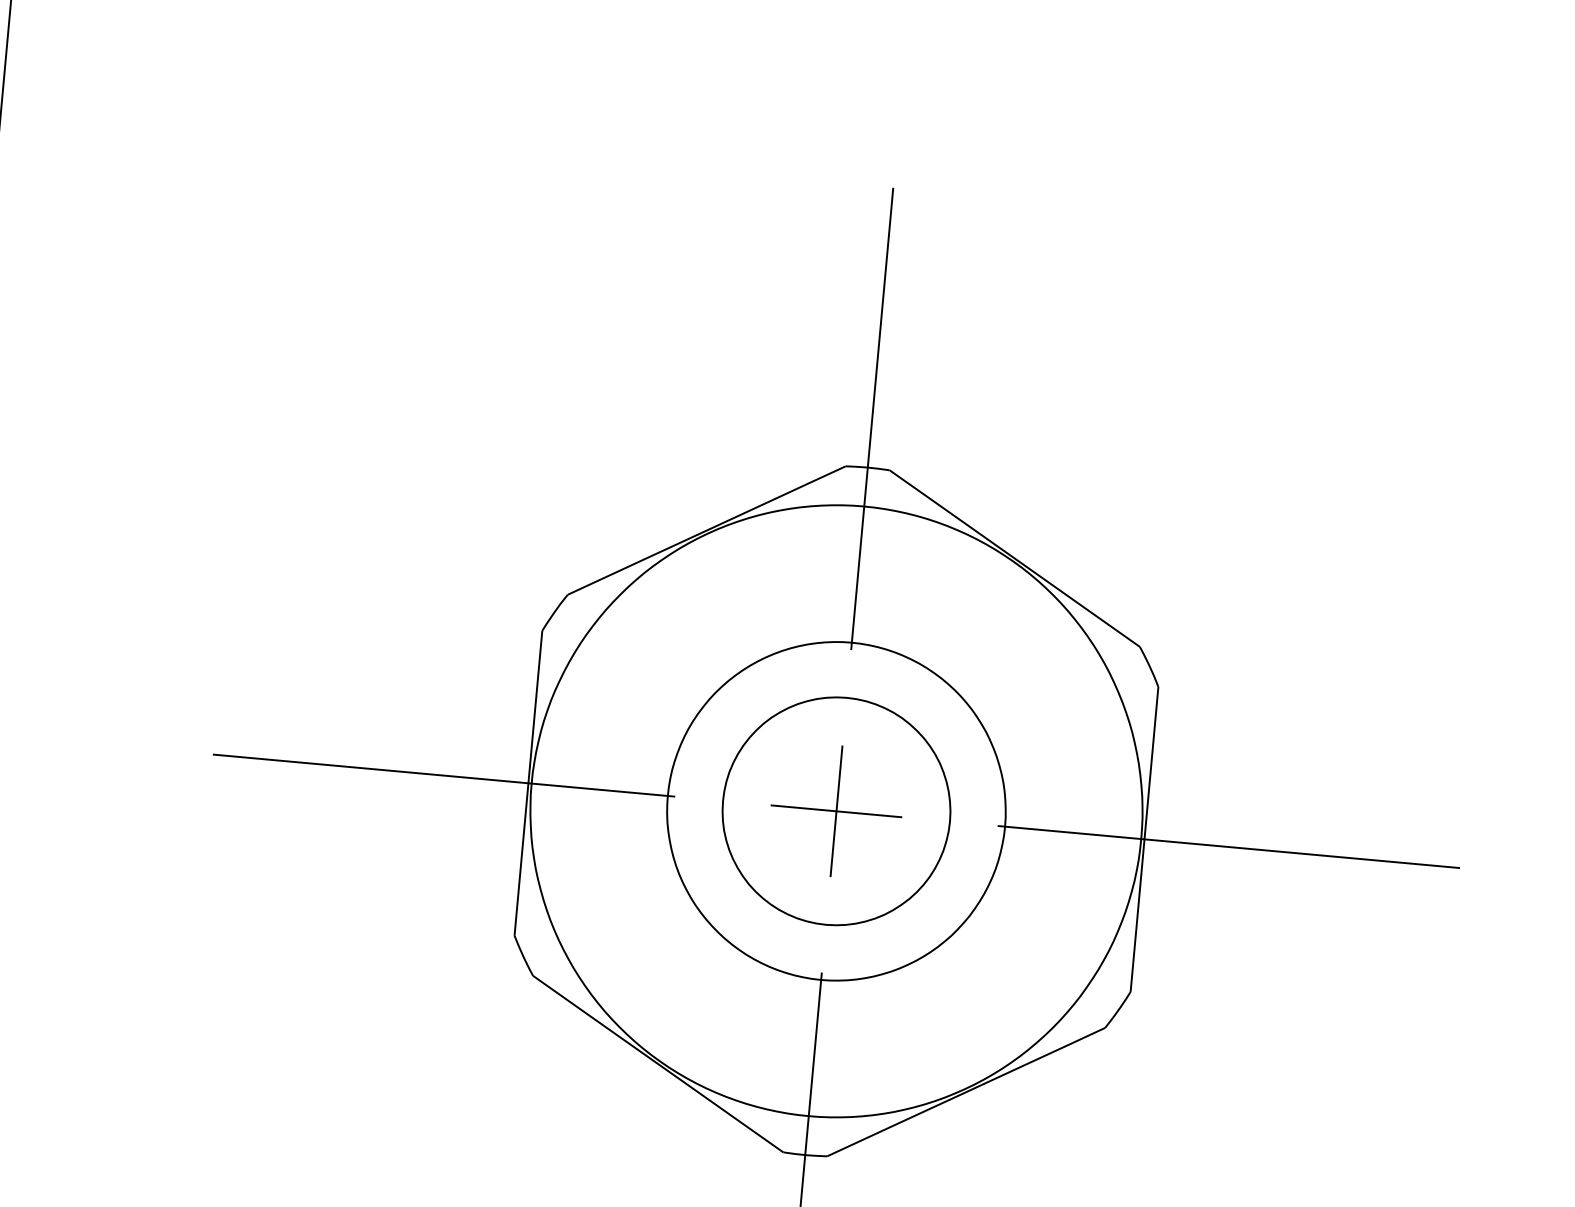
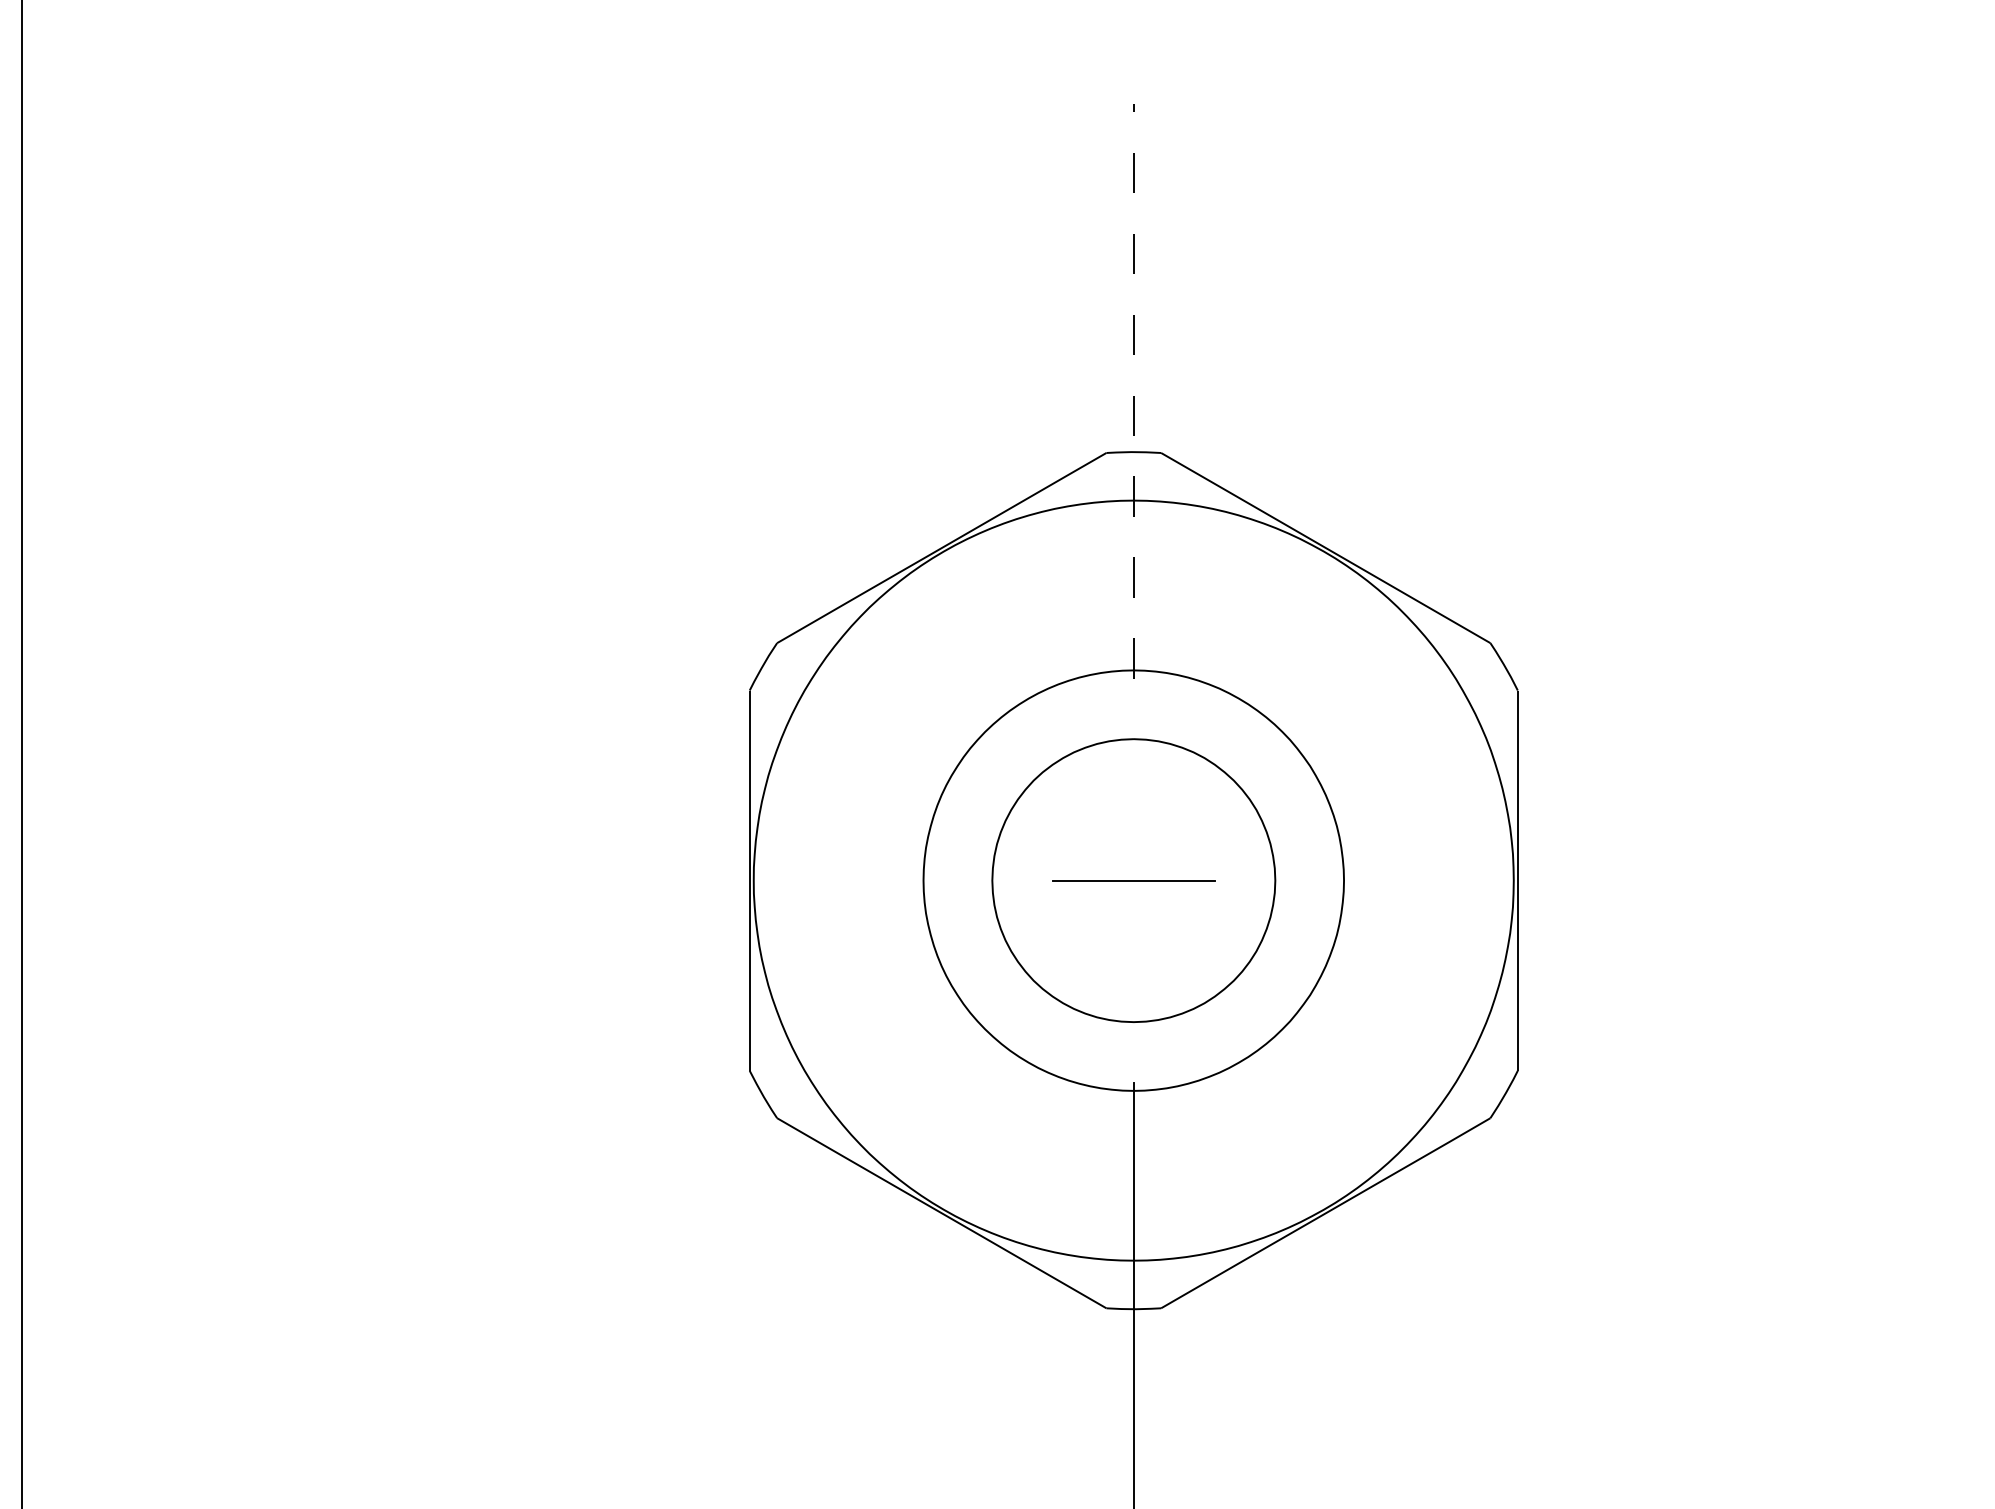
line: (872, 418) -> (1133, 390), solid -> dashed
line: (444, 775) -> (644, 880), removed
line: (836, 811) -> (1133, 880), removed
line: (1228, 846) -> (1622, 880), removed

